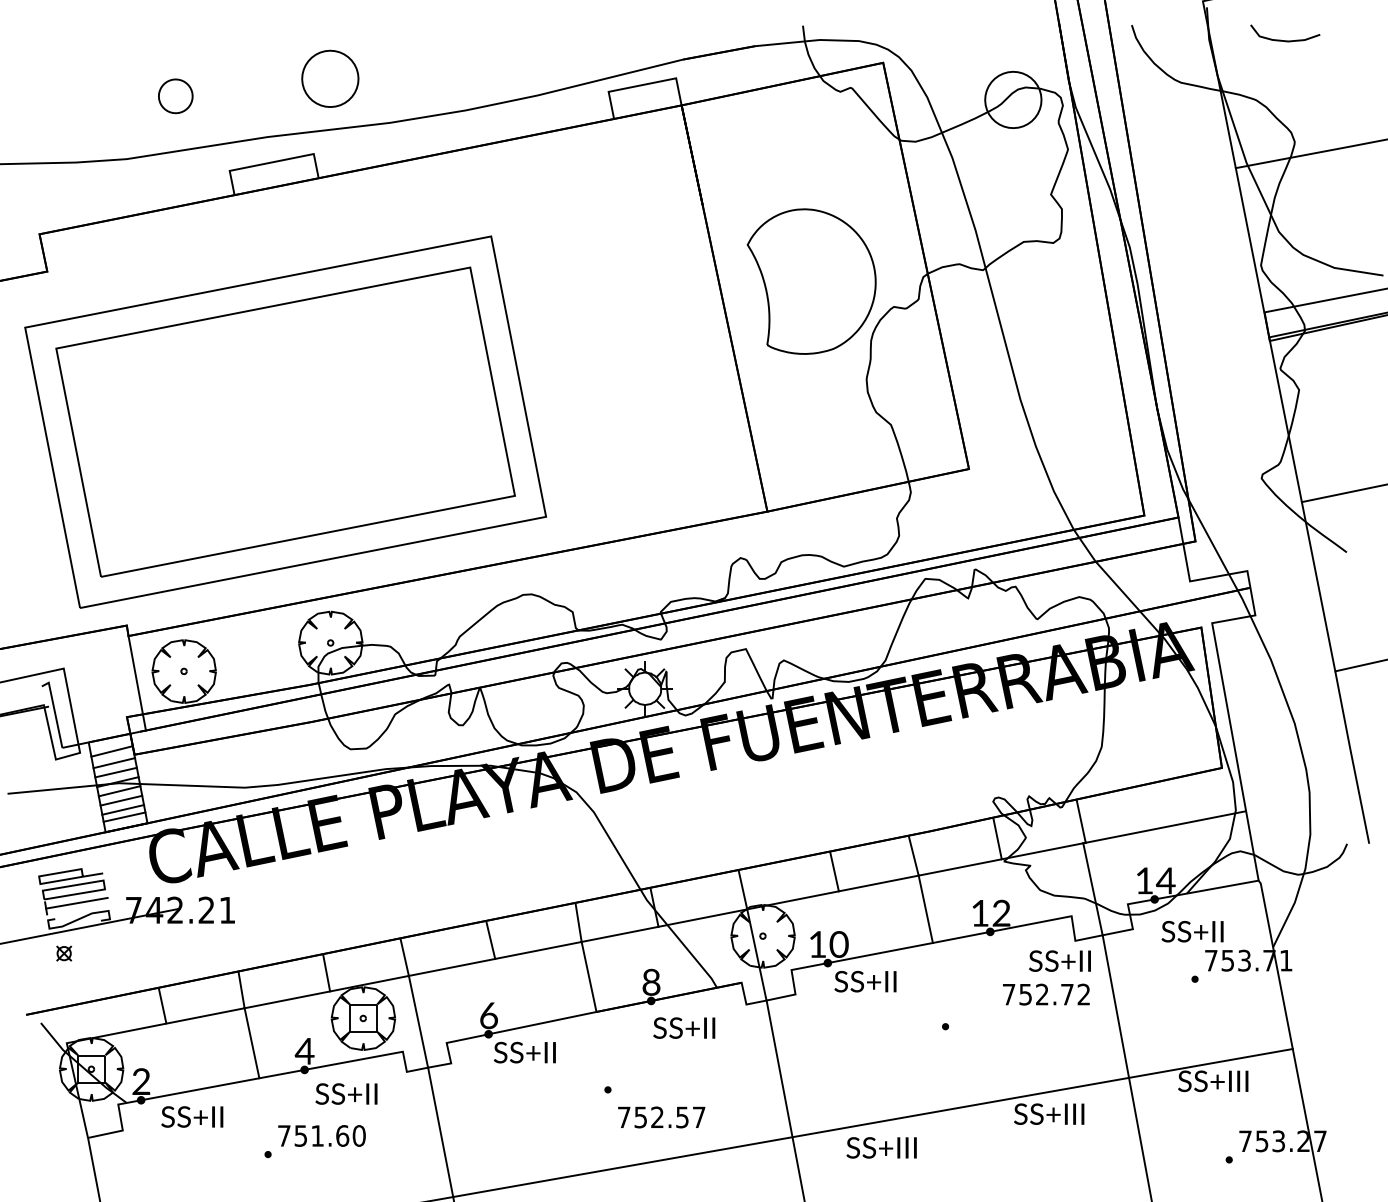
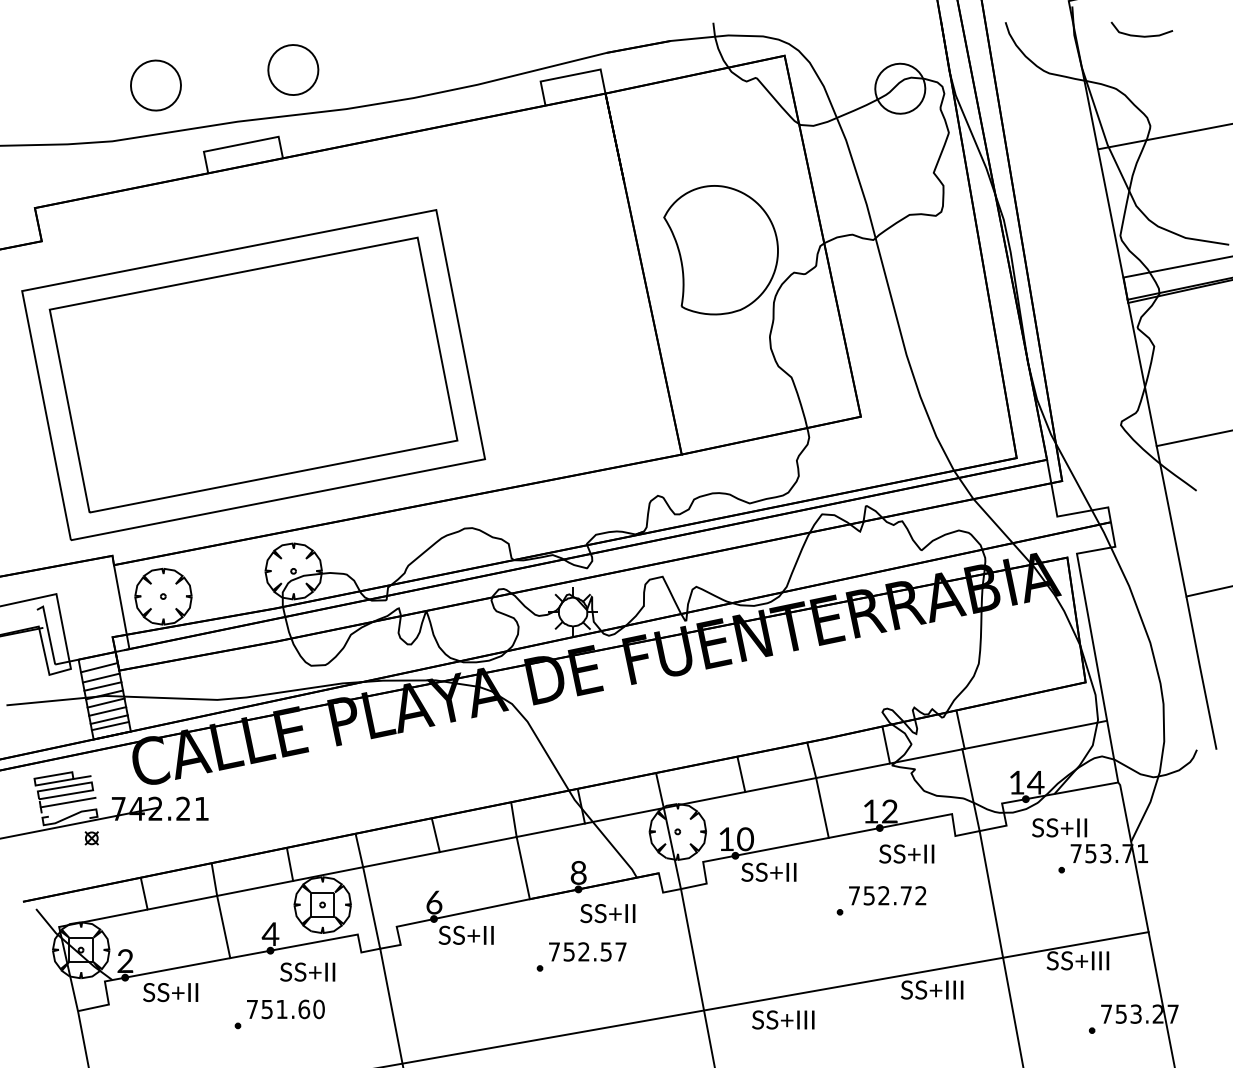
part: (175, 96) -> (155, 85), size x1.67
part: (63, 953) -> (91, 838), moved
text: (1059, 960) -> (906, 853), moved
text: (1046, 994) -> (887, 895), moved
text: (661, 1116) -> (587, 951), moved

